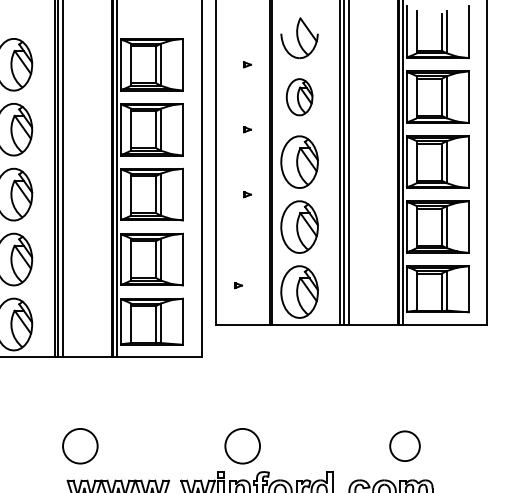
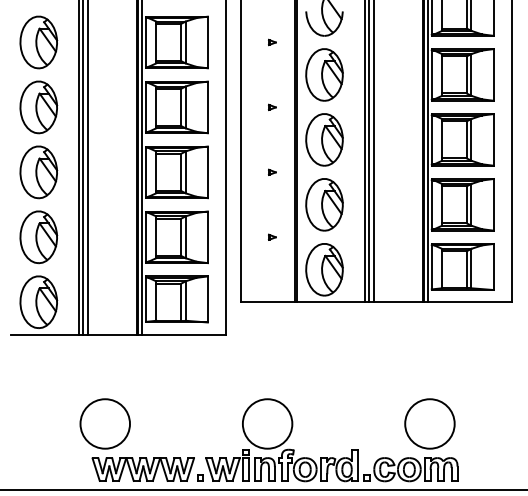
part: (299, 96) -> (324, 74), size x1.43
part: (238, 284) -> (272, 236), moved
circle: (80, 445) -> (105, 423), size x1.43
circle: (242, 445) -> (267, 423), size x1.43
circle: (404, 445) -> (429, 423), size x1.67

